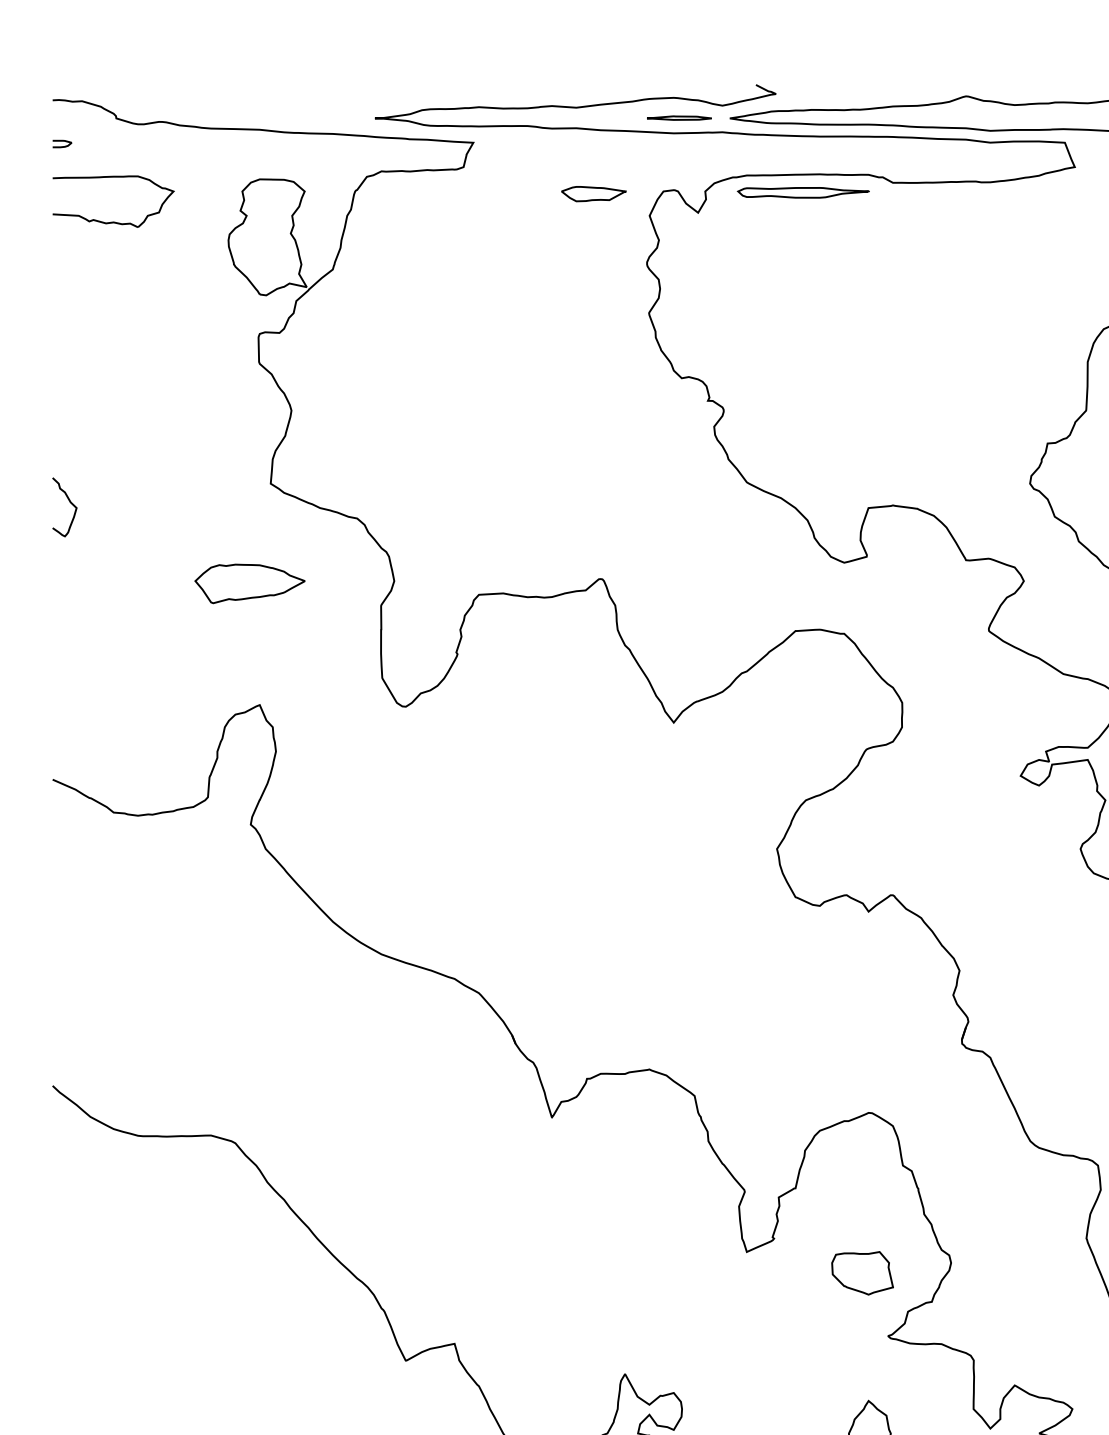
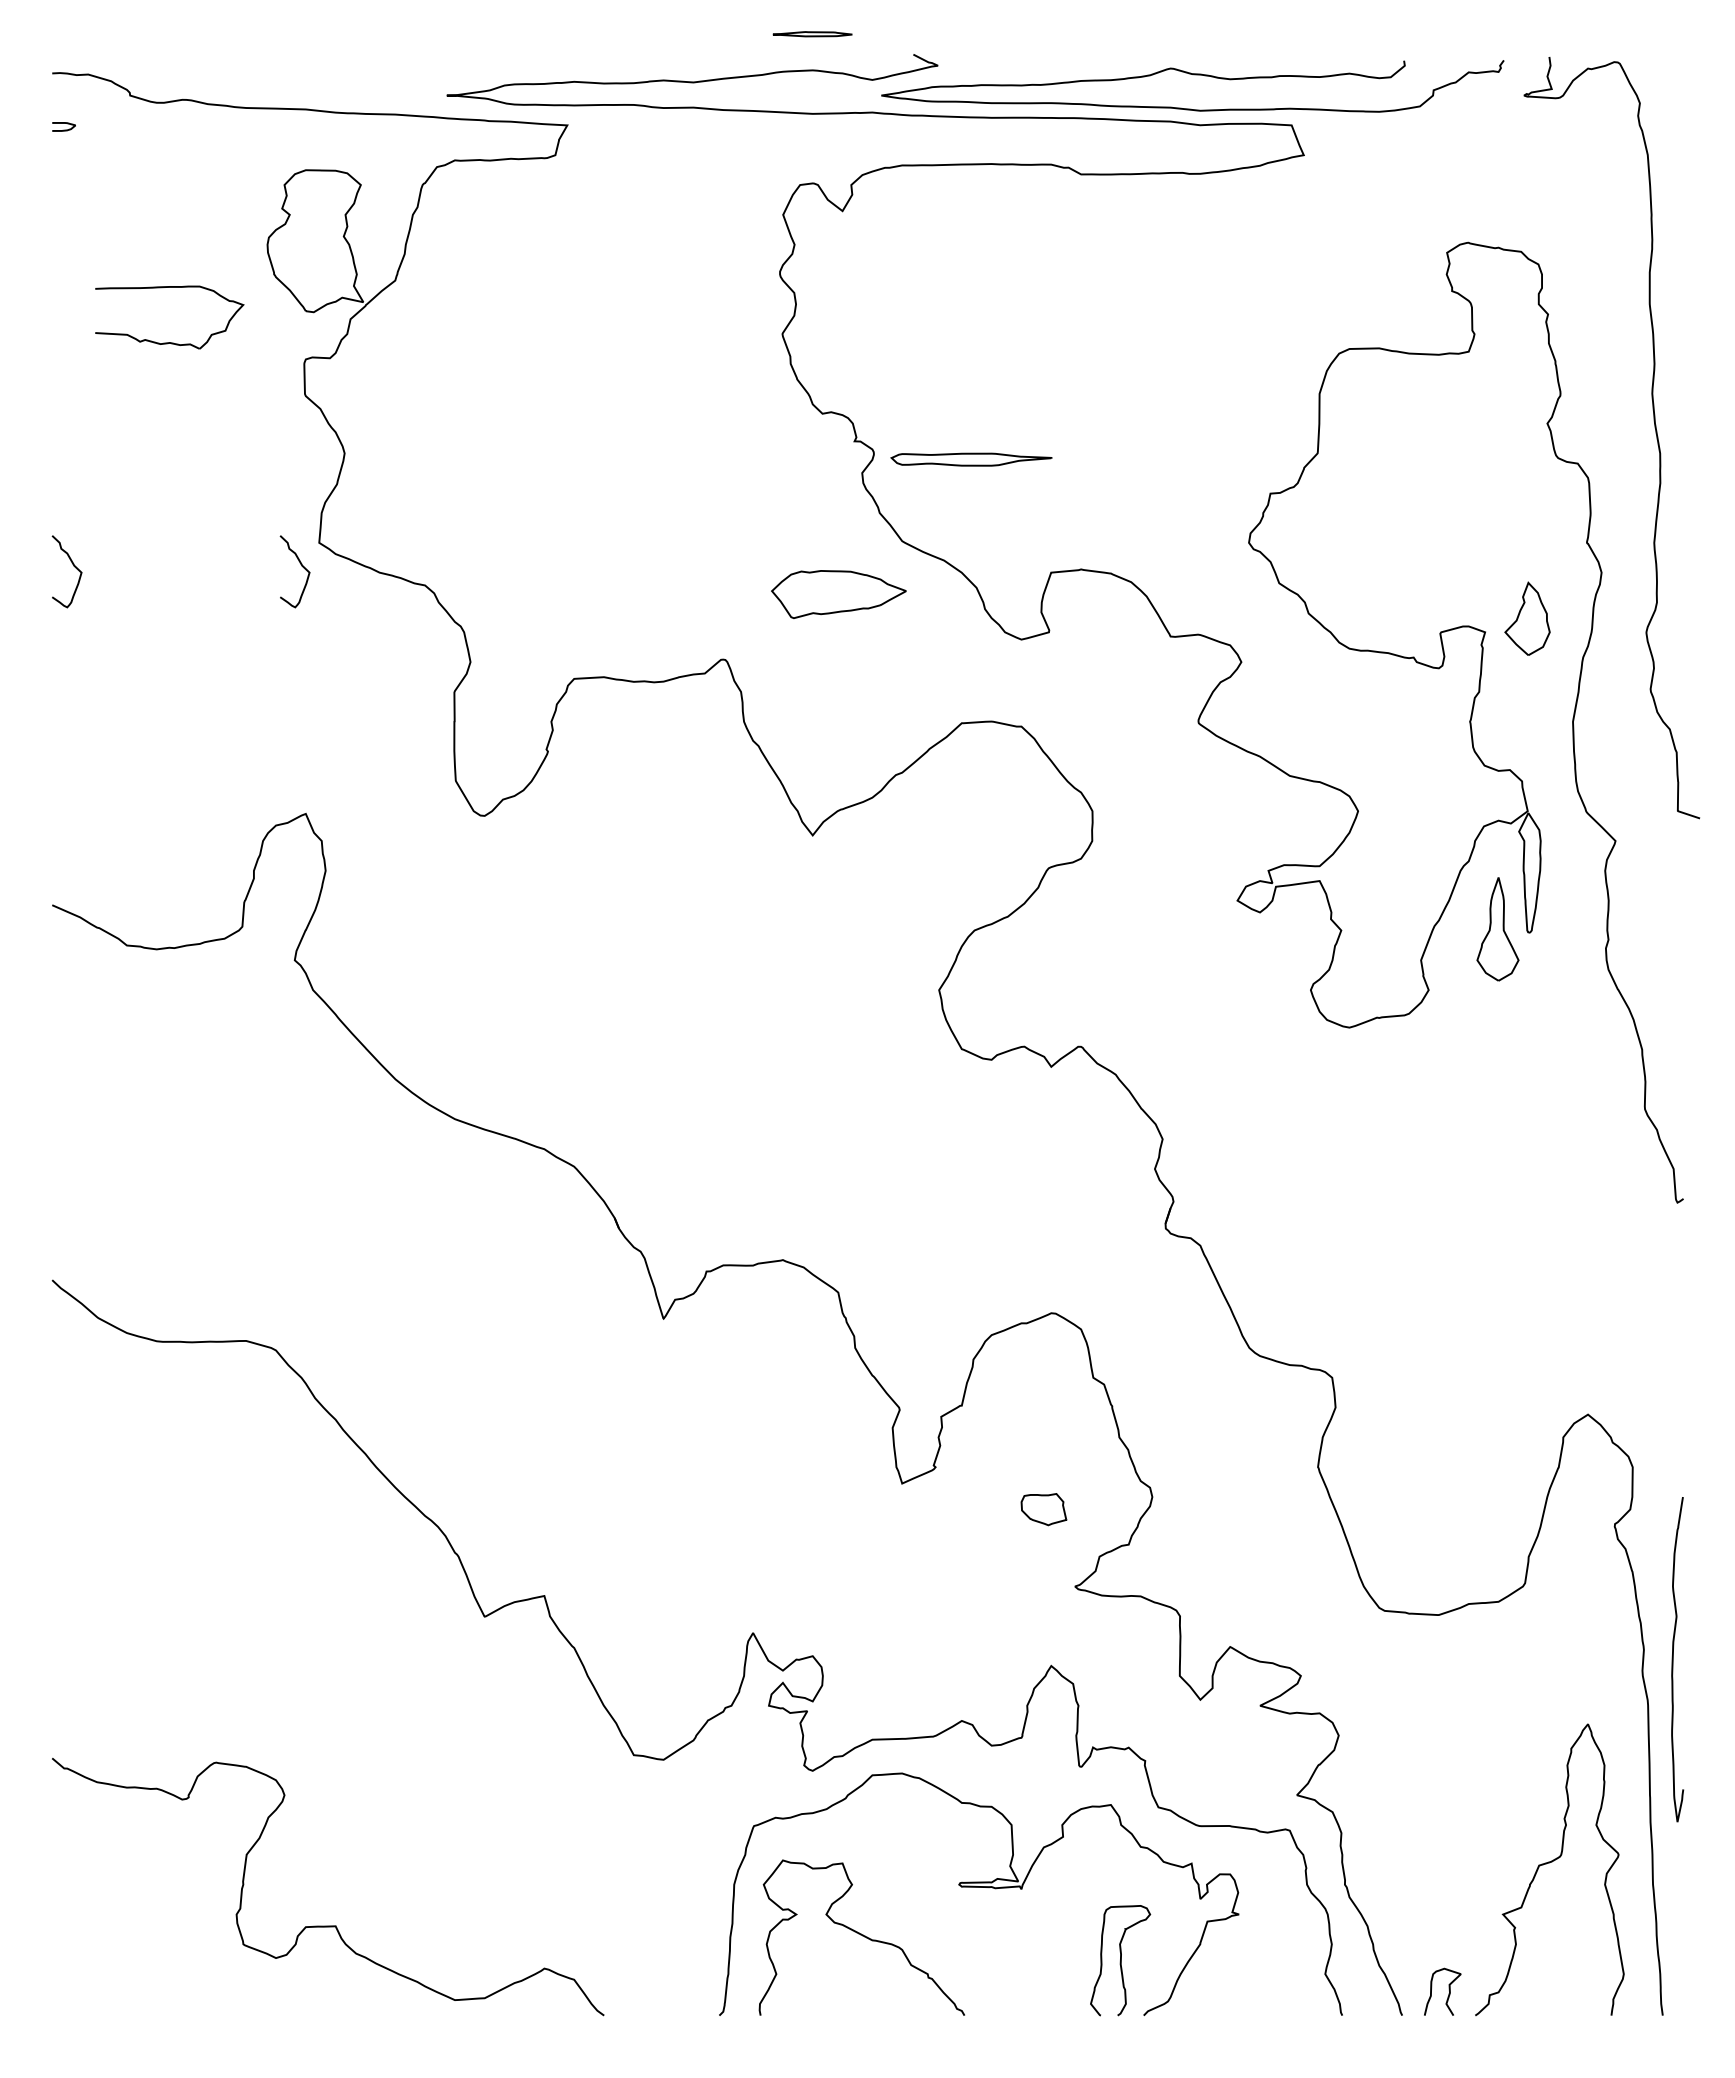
part: (679, 118) -> (812, 34), moved
part: (803, 192) -> (971, 459), moved
part: (593, 193) -> (714, 187), removed
part: (113, 222) -> (169, 342), moved
curve: (256, 503) -> (301, 566), added
part: (249, 583) -> (838, 594), moved
part: (862, 1273) -> (1043, 1509), size x0.6

